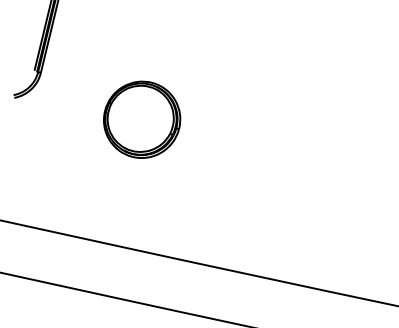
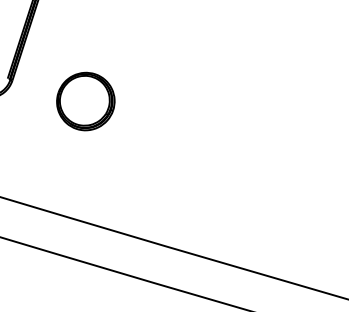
part: (141, 119) -> (85, 101), moved

